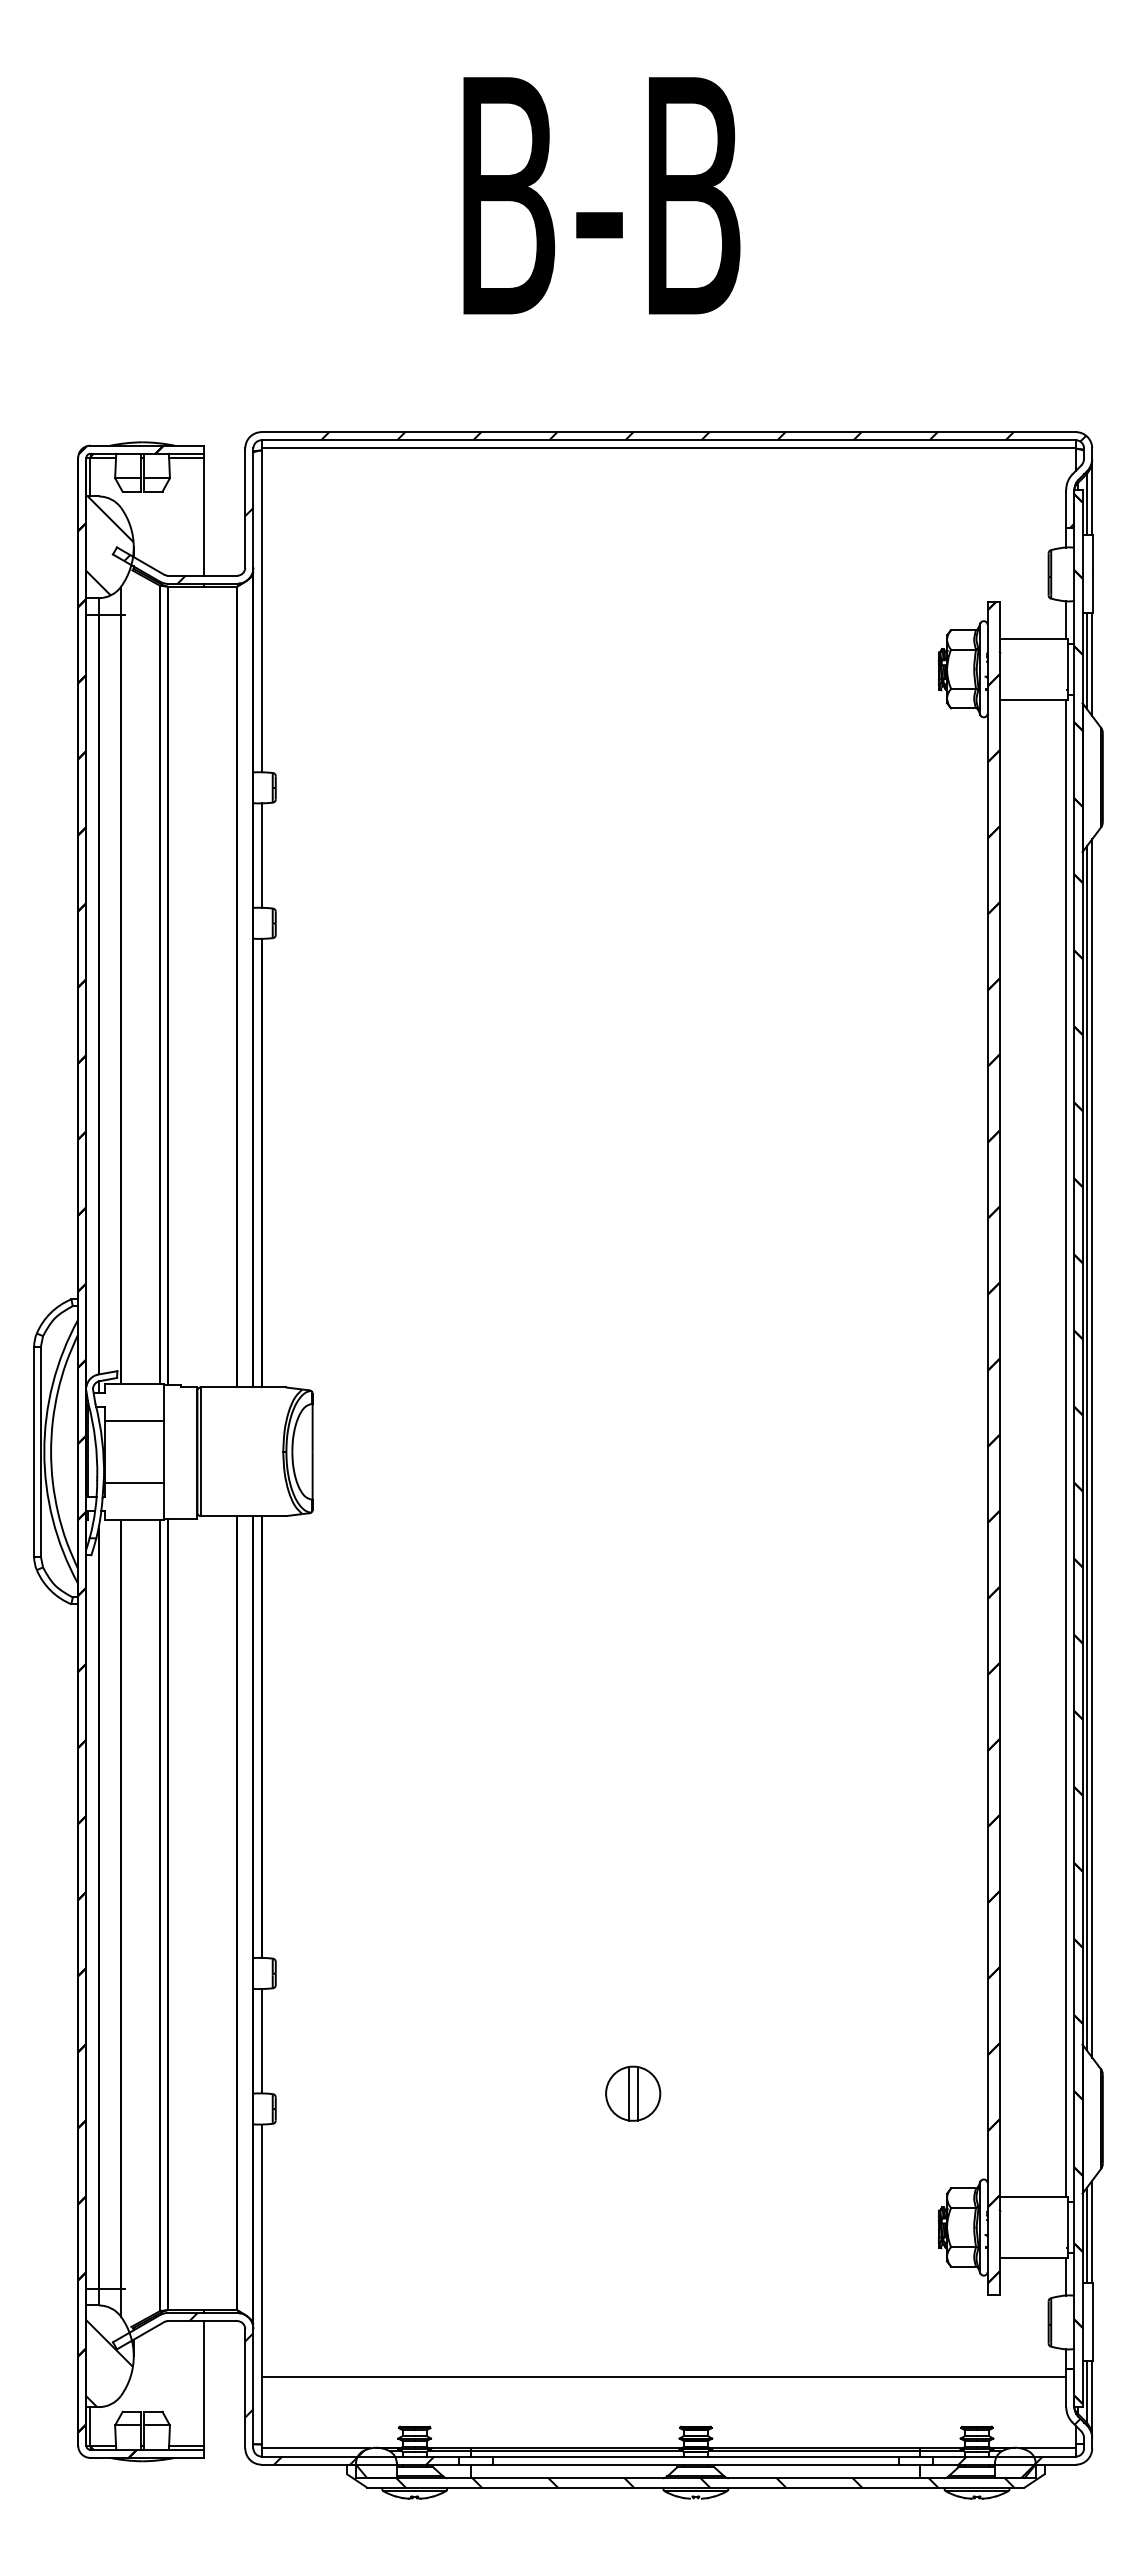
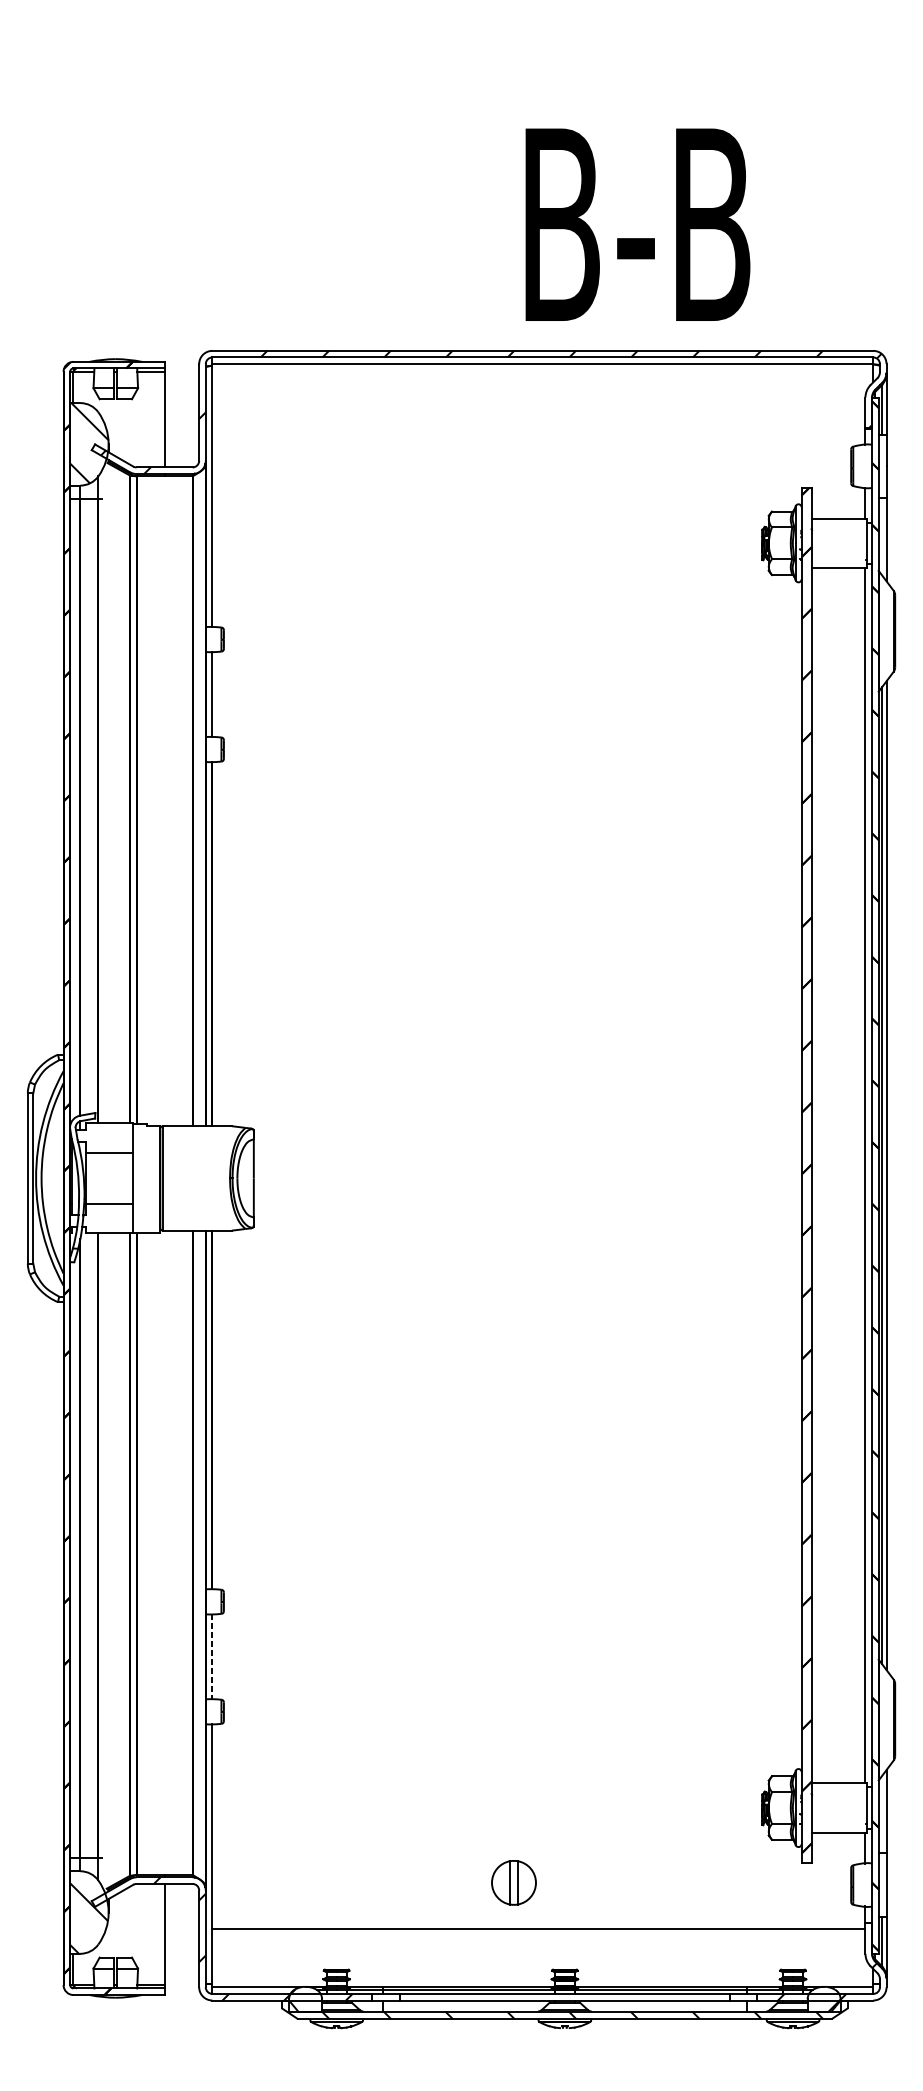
text: (601, 195) -> (637, 224), moved
line: (1086, 660) -> (881, 536), removed
line: (261, 2041) -> (212, 1657), solid -> dashed
part: (633, 2093) -> (514, 1882), moved
line: (1086, 2235) -> (881, 1814), removed

